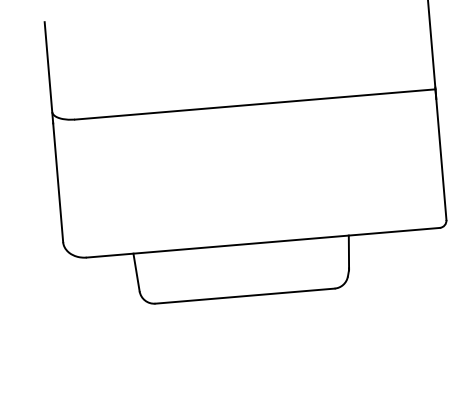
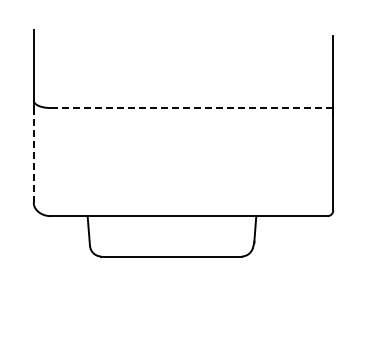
line: (255, 104) -> (192, 108), solid -> dashed
line: (57, 183) -> (33, 156), solid -> dashed

